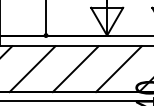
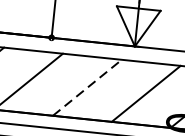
line: (76, 68) -> (88, 86), solid -> dashed

